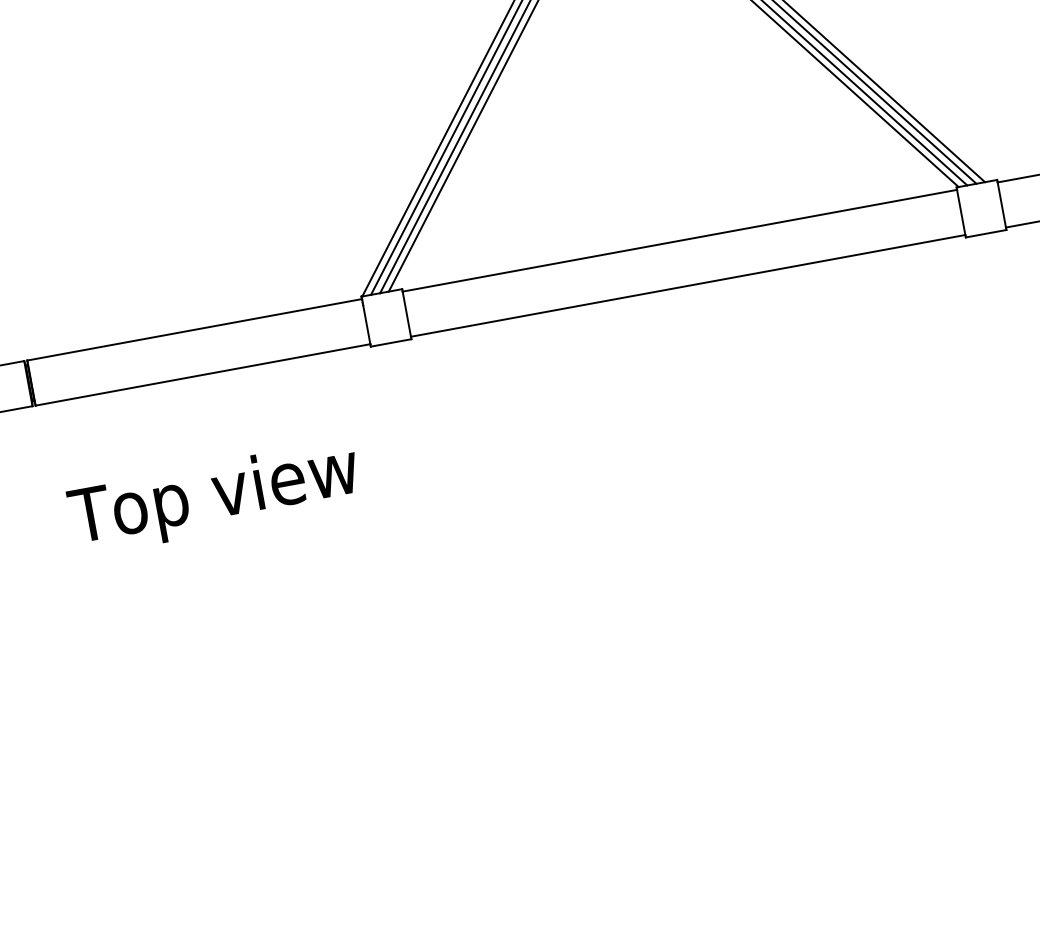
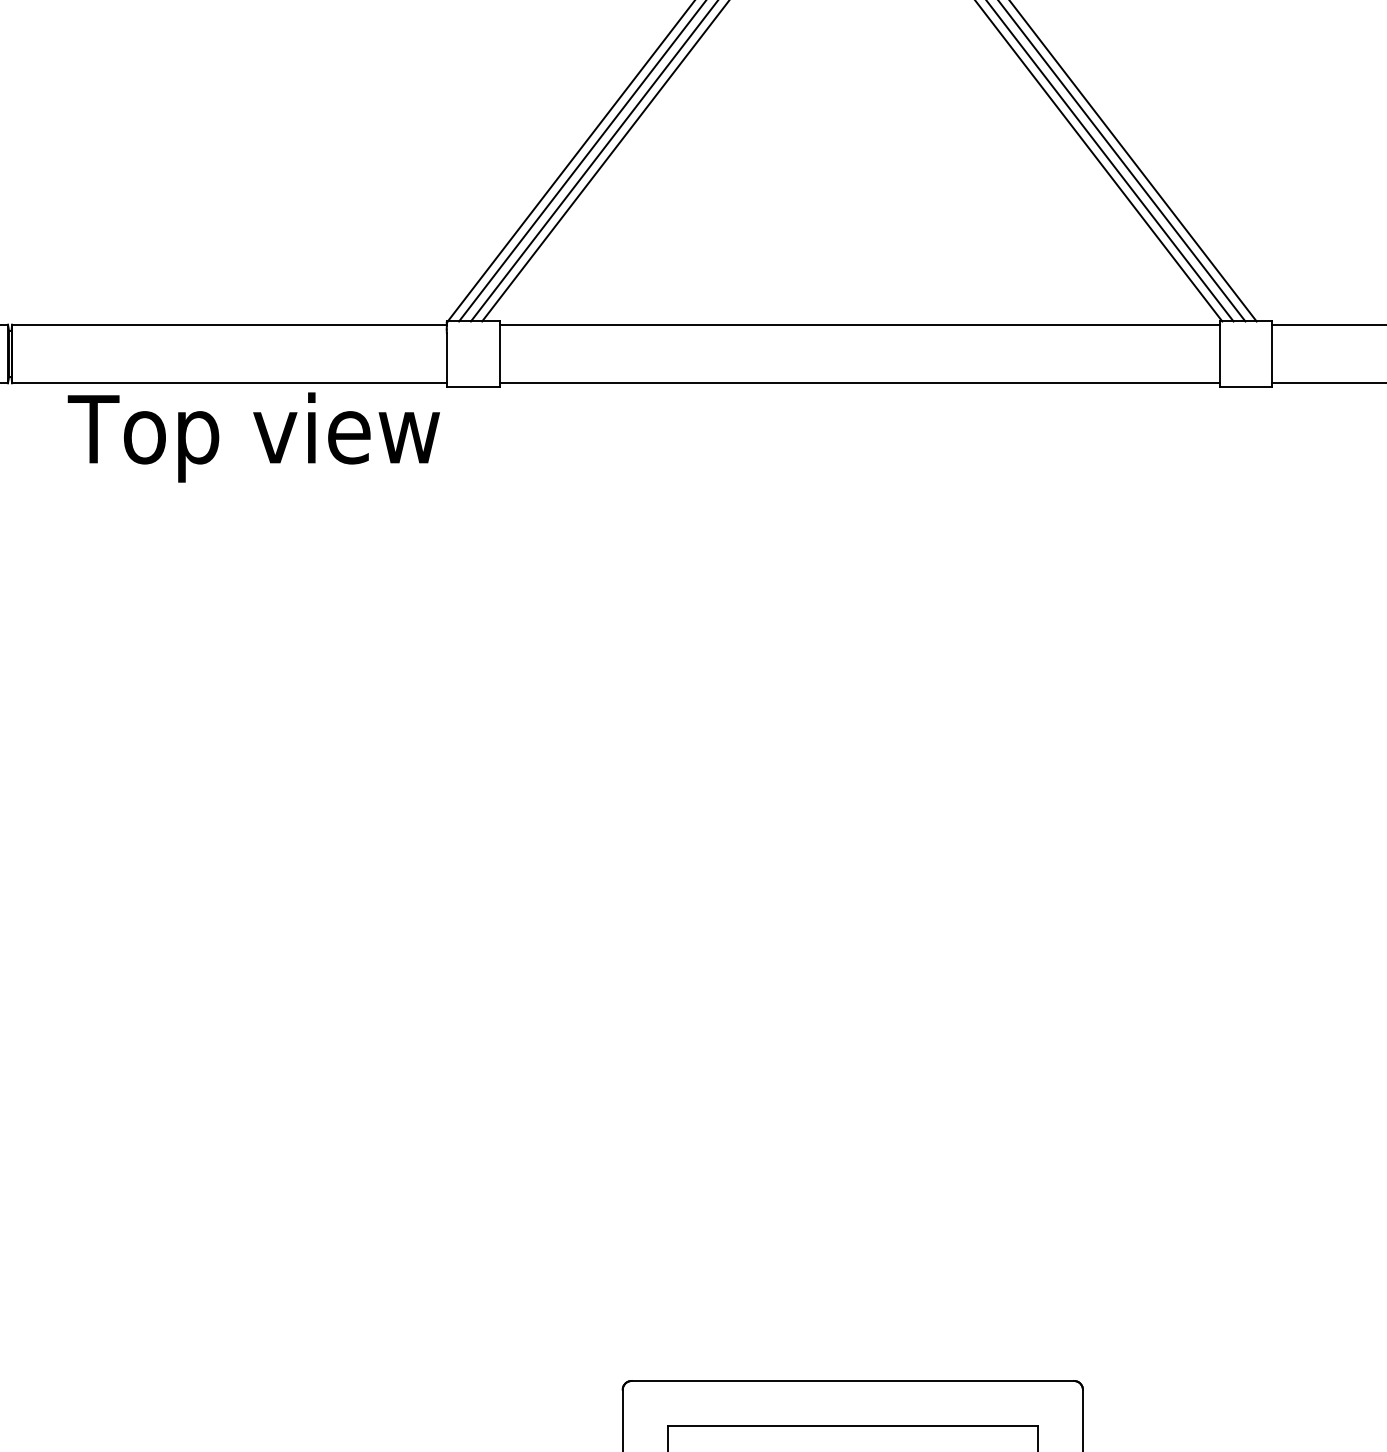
text: (214, 497) -> (253, 437), moved

